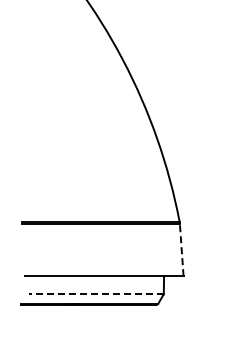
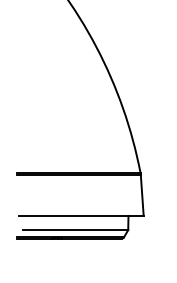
line: (181, 249) -> (142, 195), dashed -> solid
line: (95, 294) -> (74, 230), dashed -> solid

